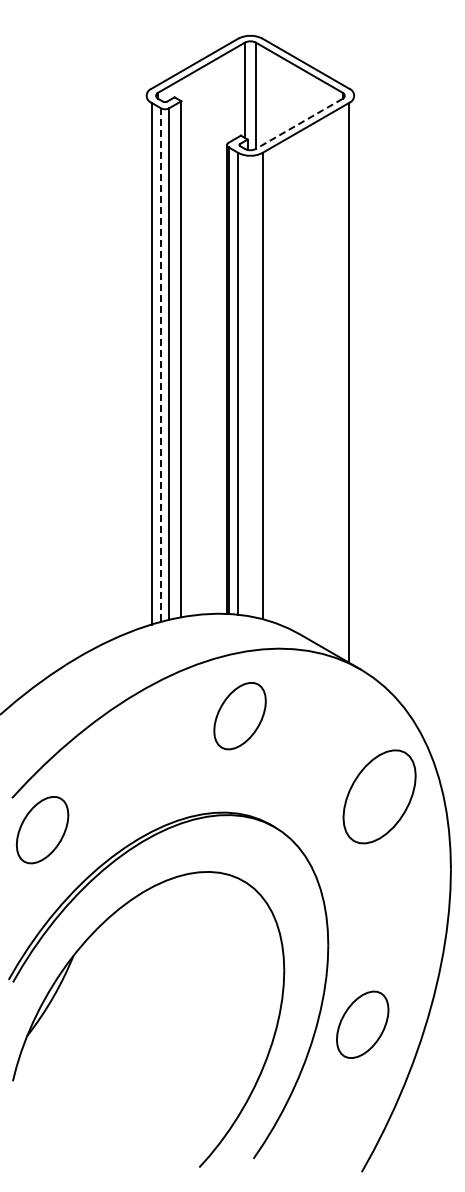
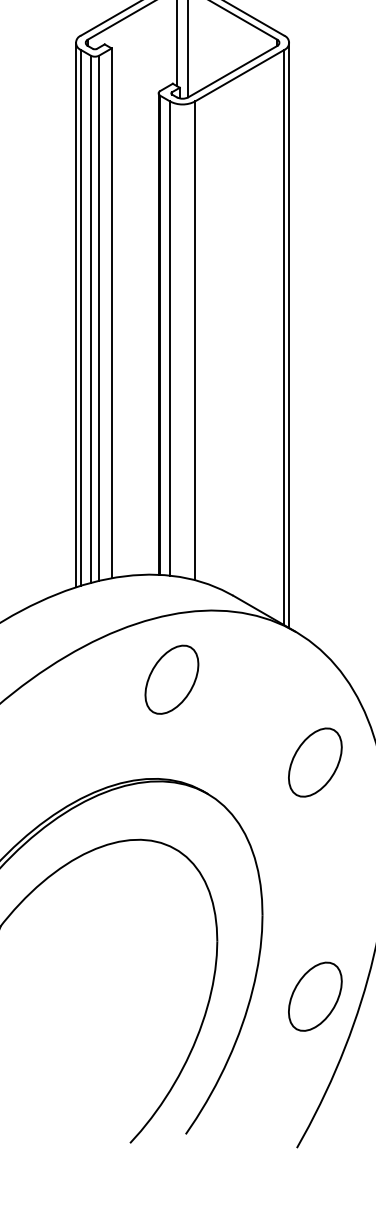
line: (298, 124) -> (231, 72), dashed -> solid
line: (146, 360) -> (75, 314), added
line: (161, 365) -> (91, 319), dashed -> solid
line: (354, 380) -> (289, 335), added
part: (379, 796) -> (315, 762), size x0.71
part: (362, 1024) -> (315, 996), moved

